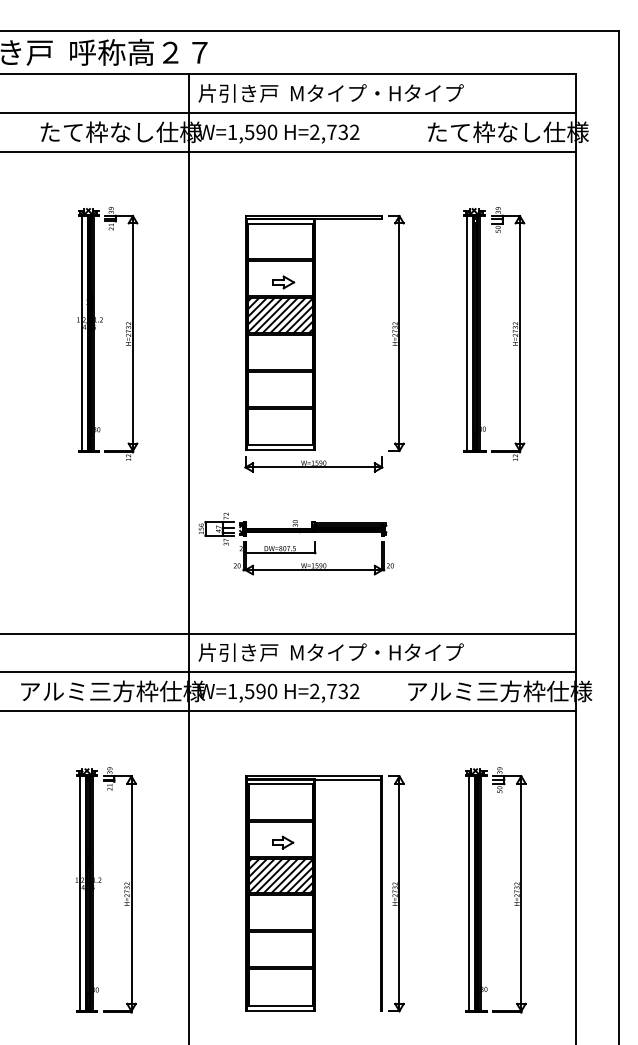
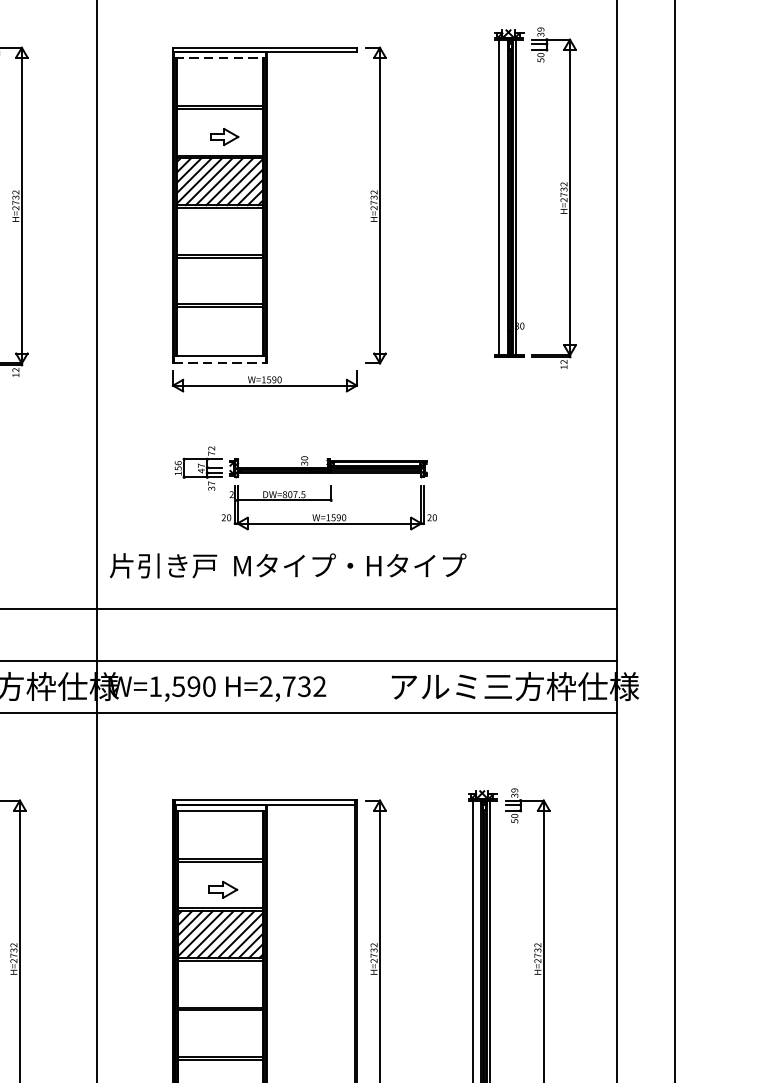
line: (280, 223) -> (220, 57), solid -> dashed
part: (480, 333) -> (517, 197), moved
line: (280, 450) -> (220, 362), solid -> dashed
part: (295, 543) -> (304, 487), moved
text: (330, 652) -> (287, 565), moved

